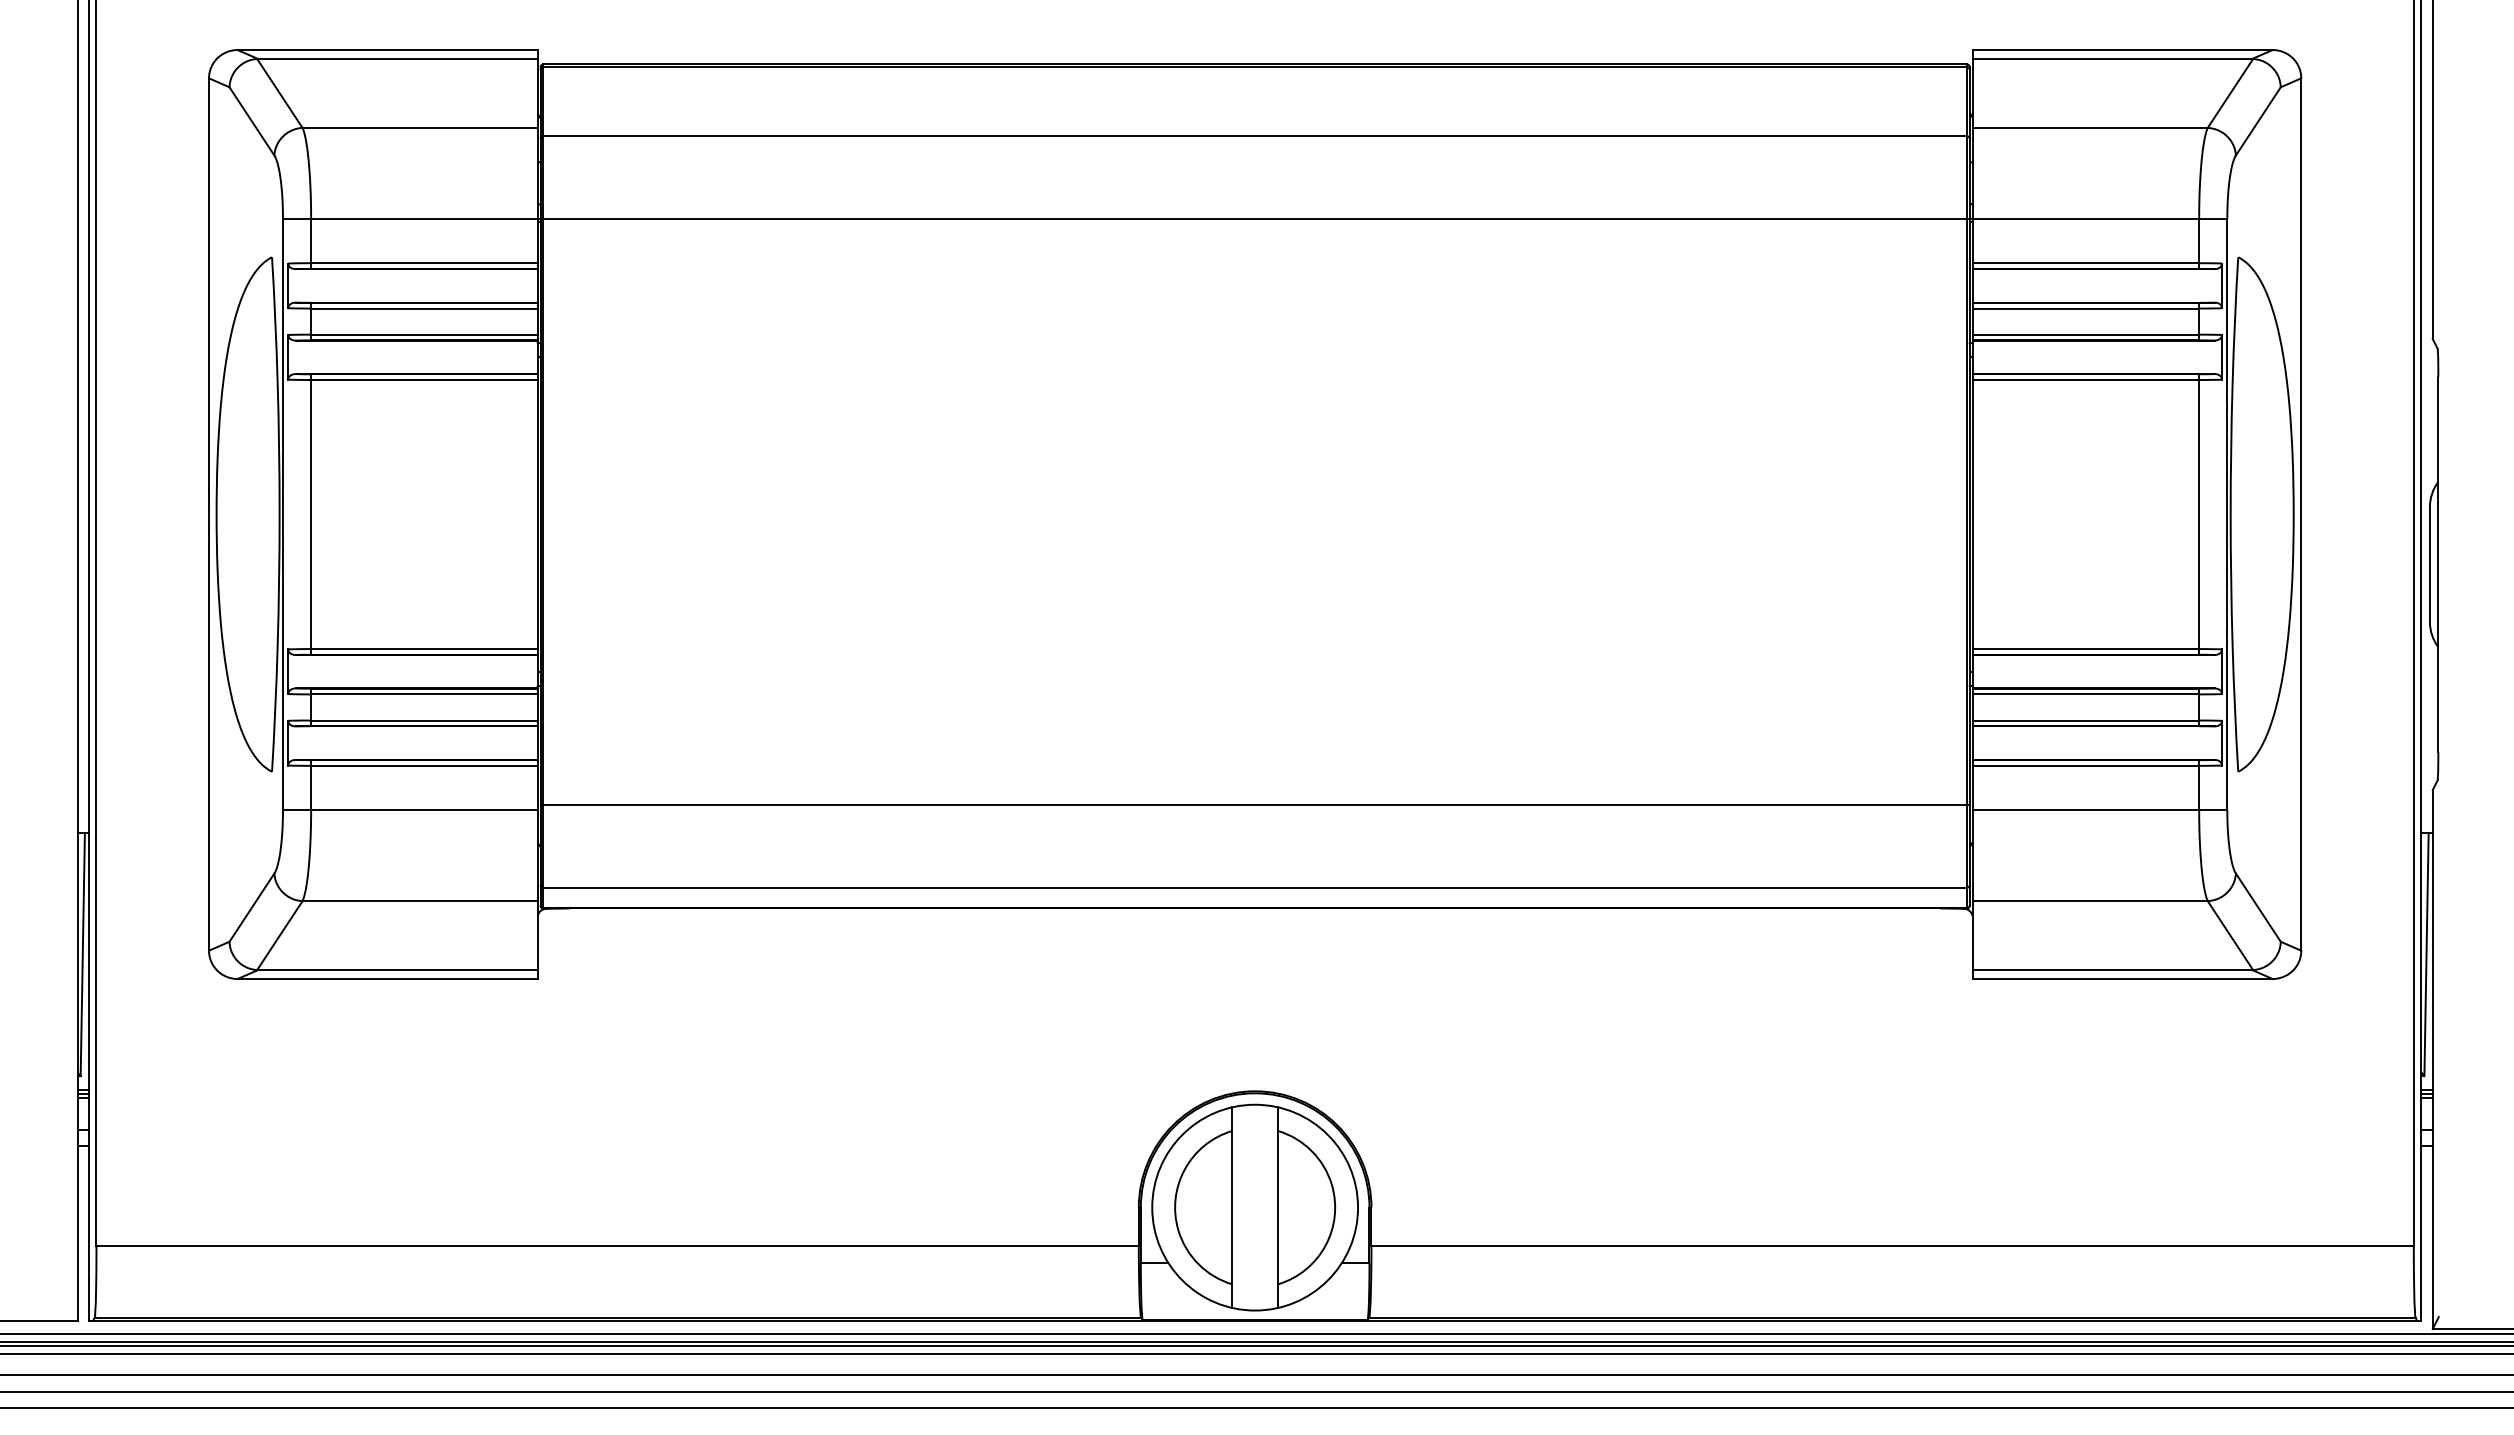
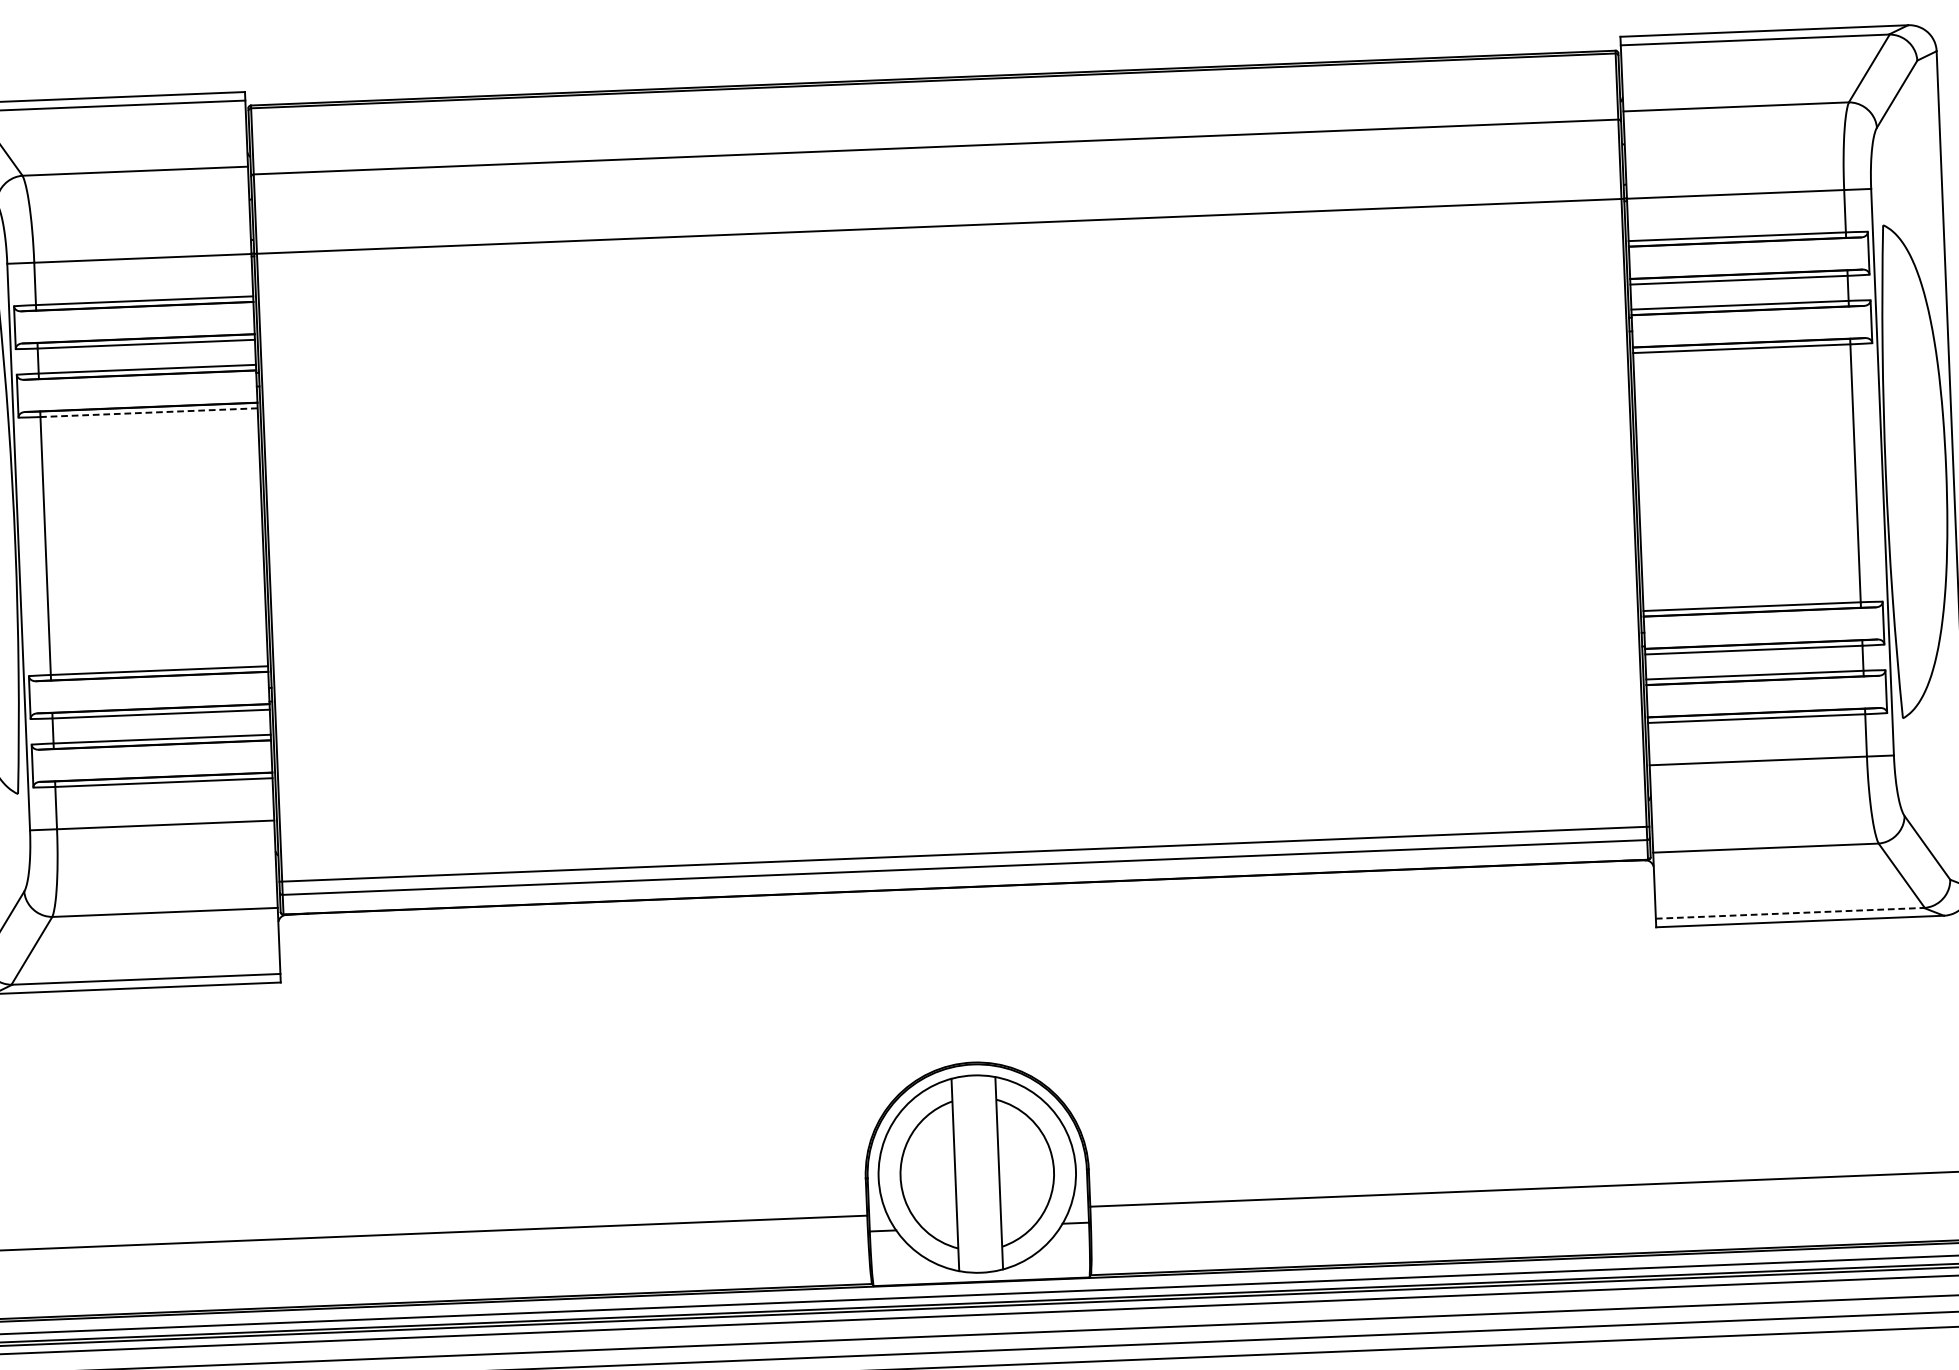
line: (423, 380) -> (148, 413), solid -> dashed
line: (1254, 804) -> (963, 853), moved
line: (2112, 970) -> (1790, 913), solid -> dashed

